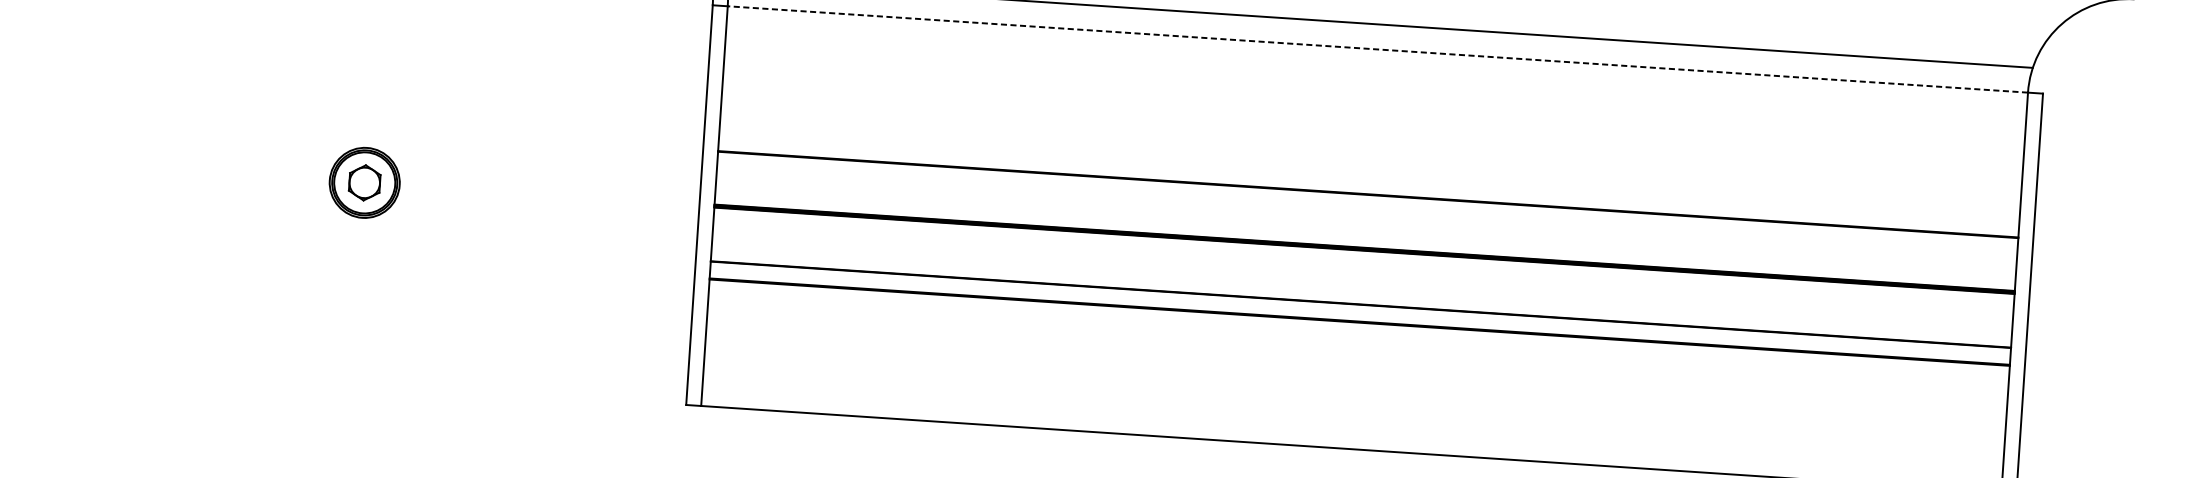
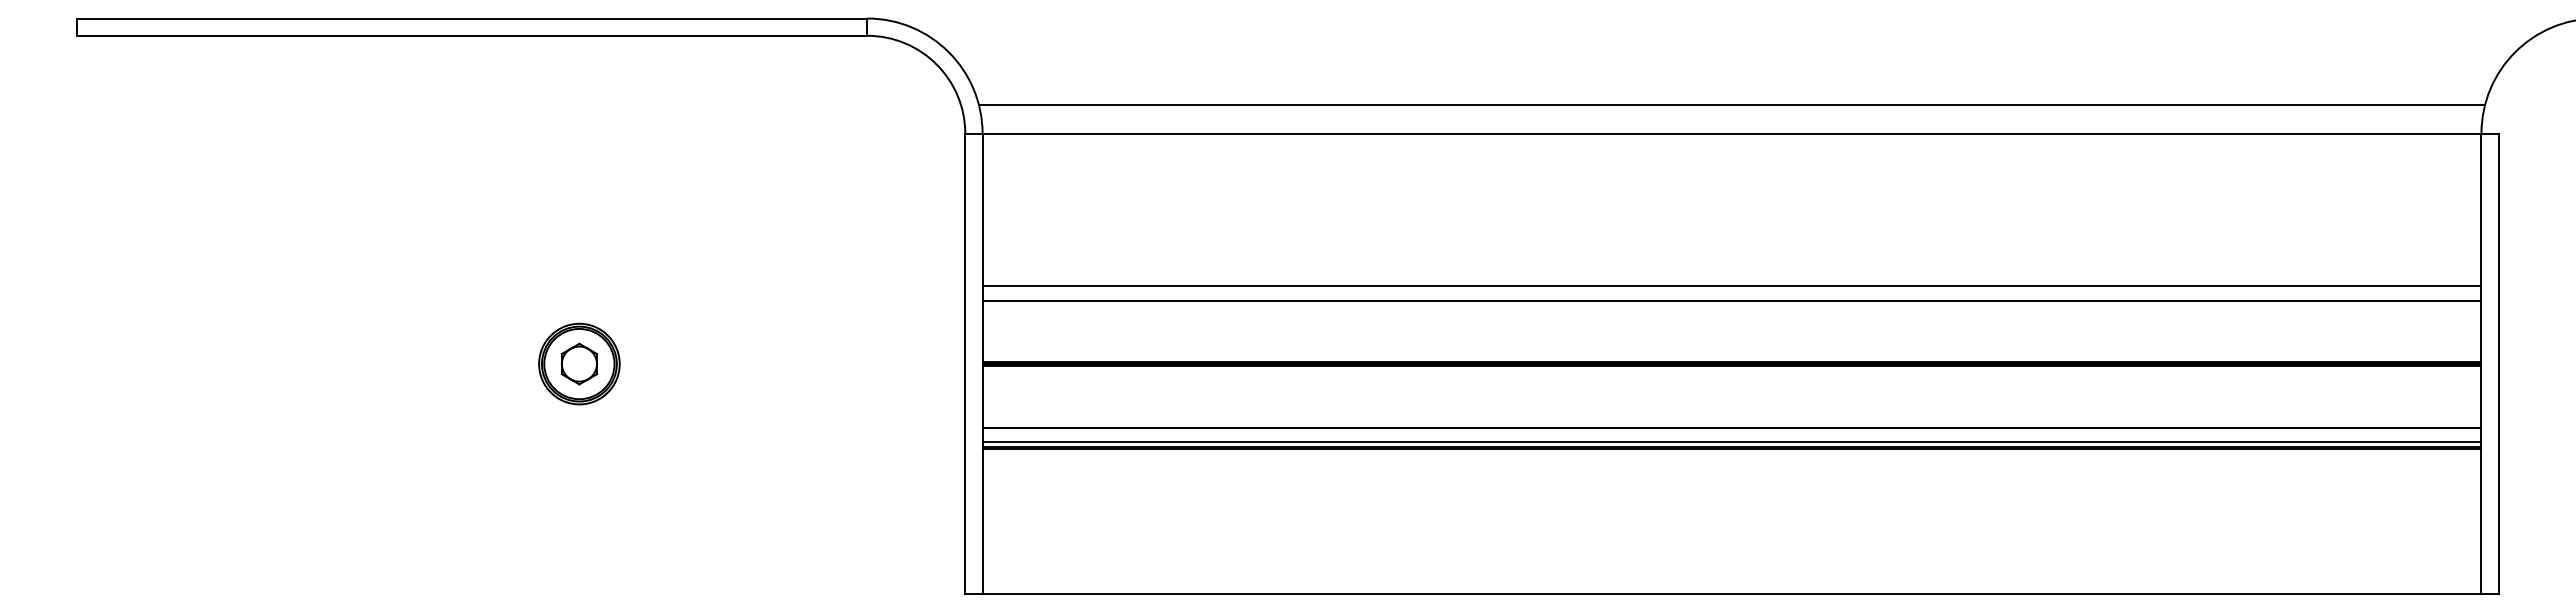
line: (1377, 49) -> (1731, 133), dashed -> solid
line: (1368, 181) -> (1731, 286), added
line: (1359, 317) -> (1731, 442), added

